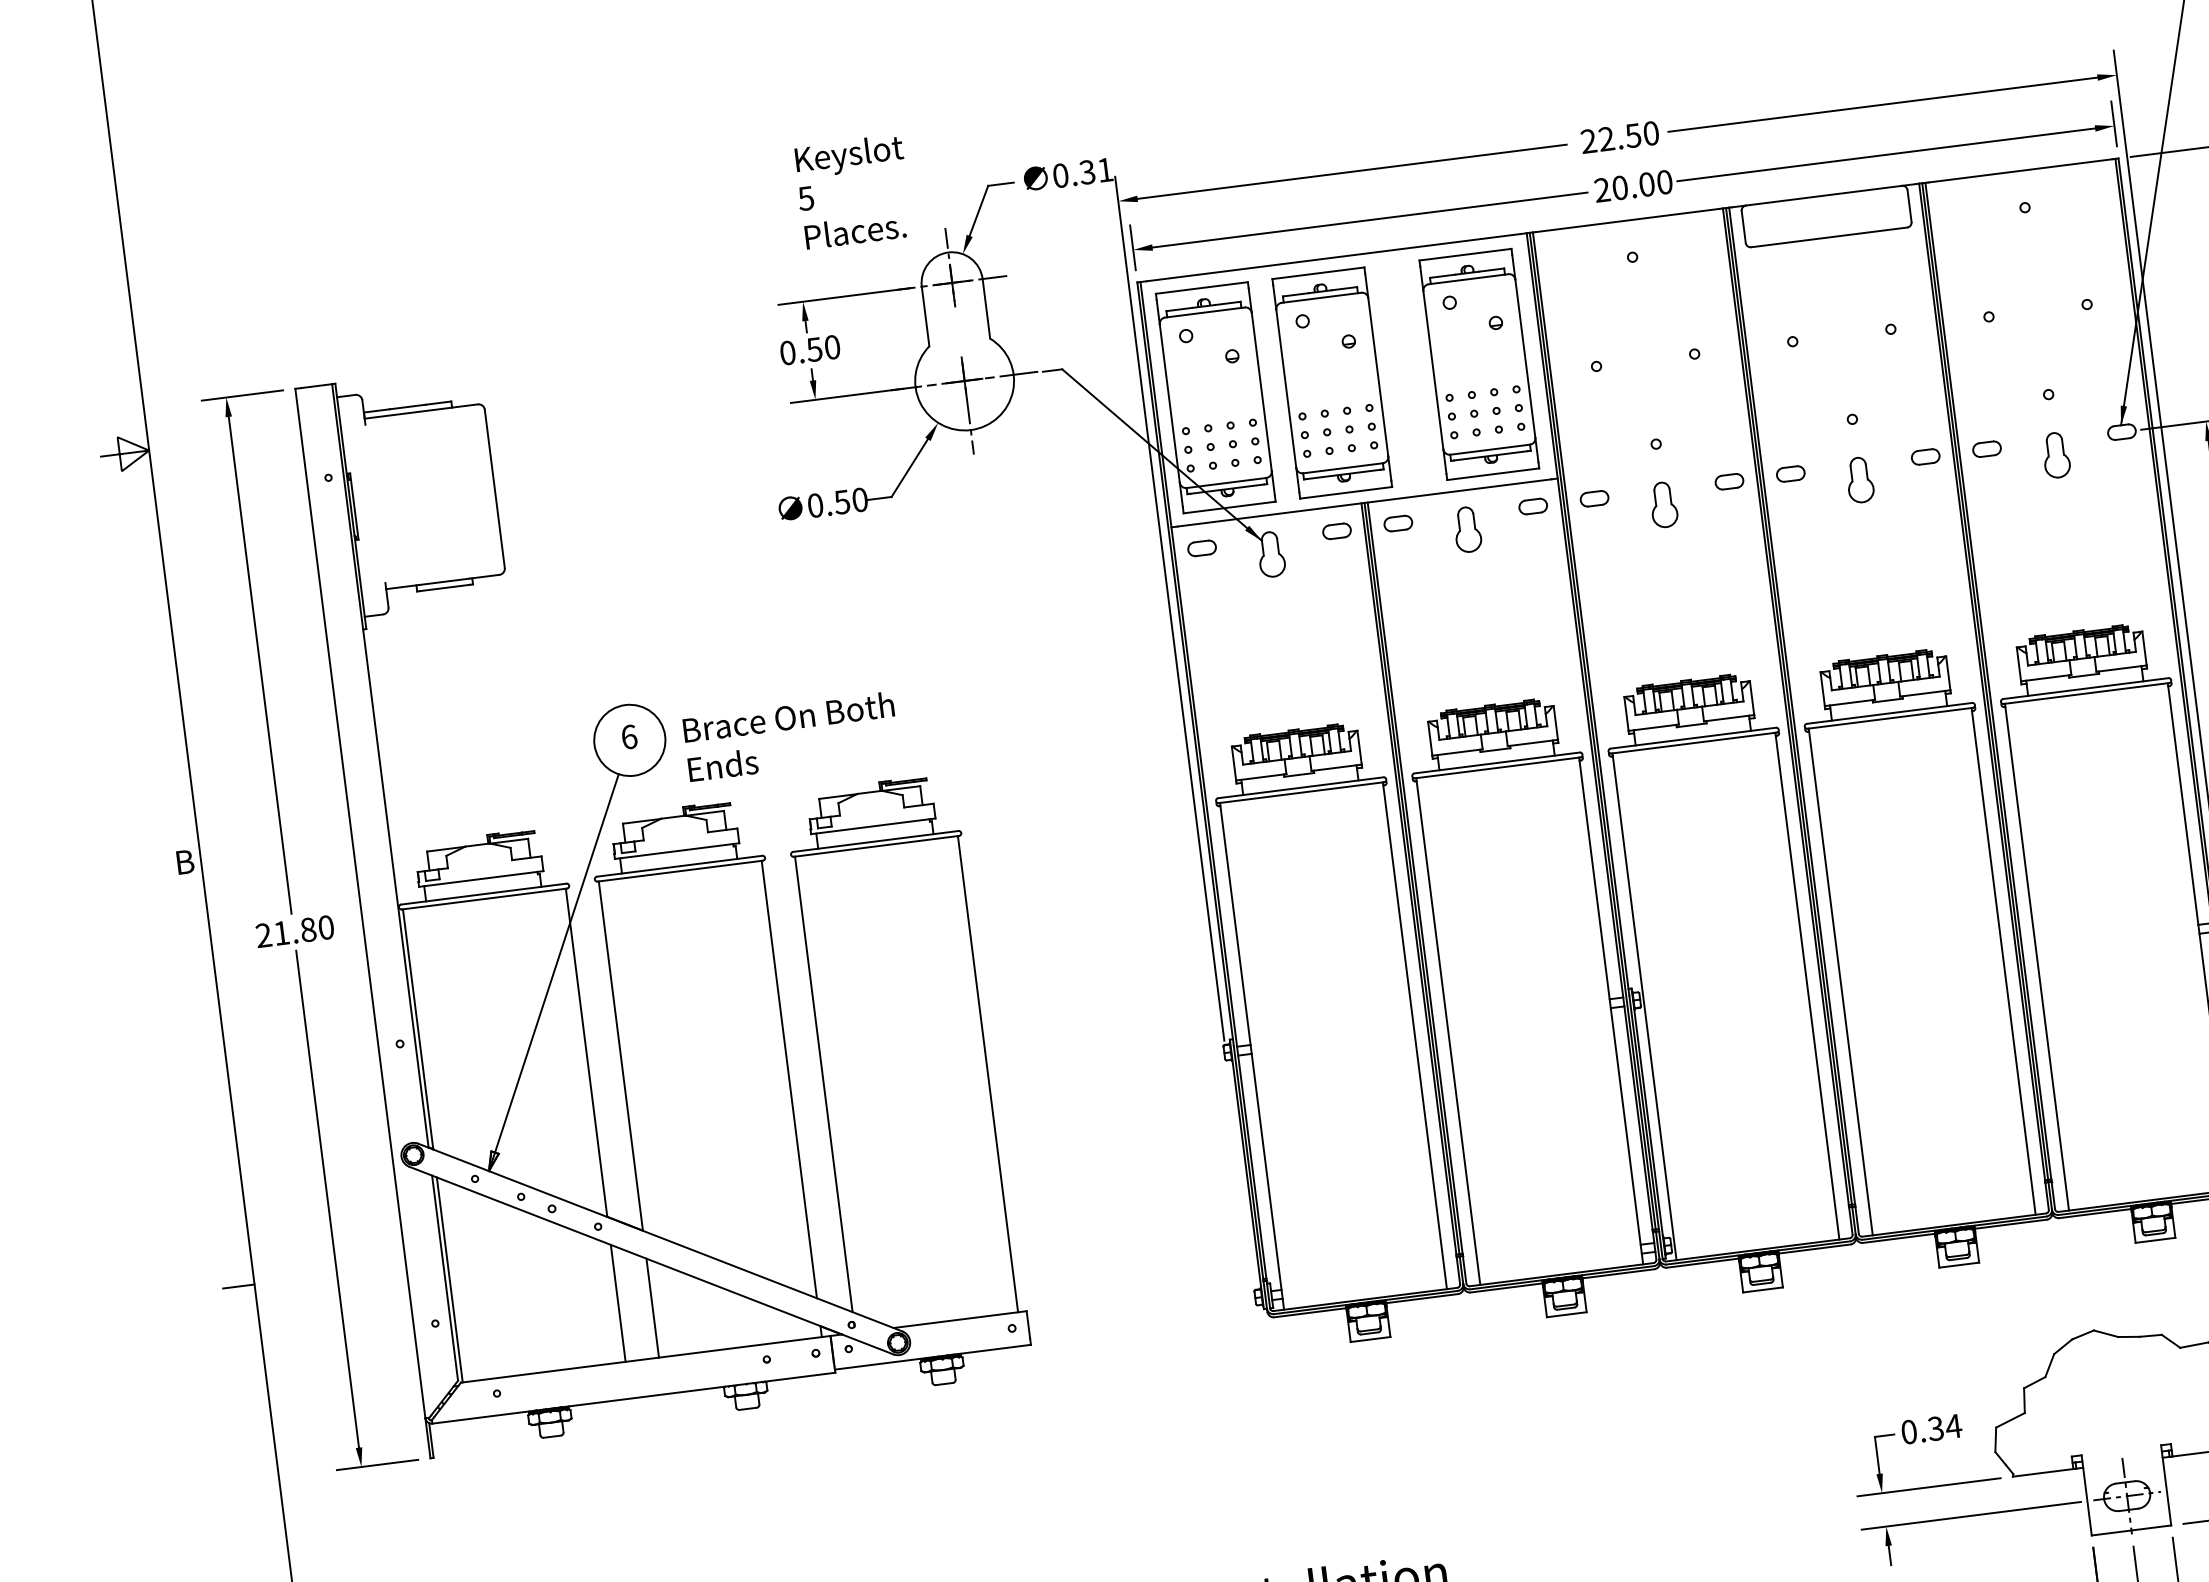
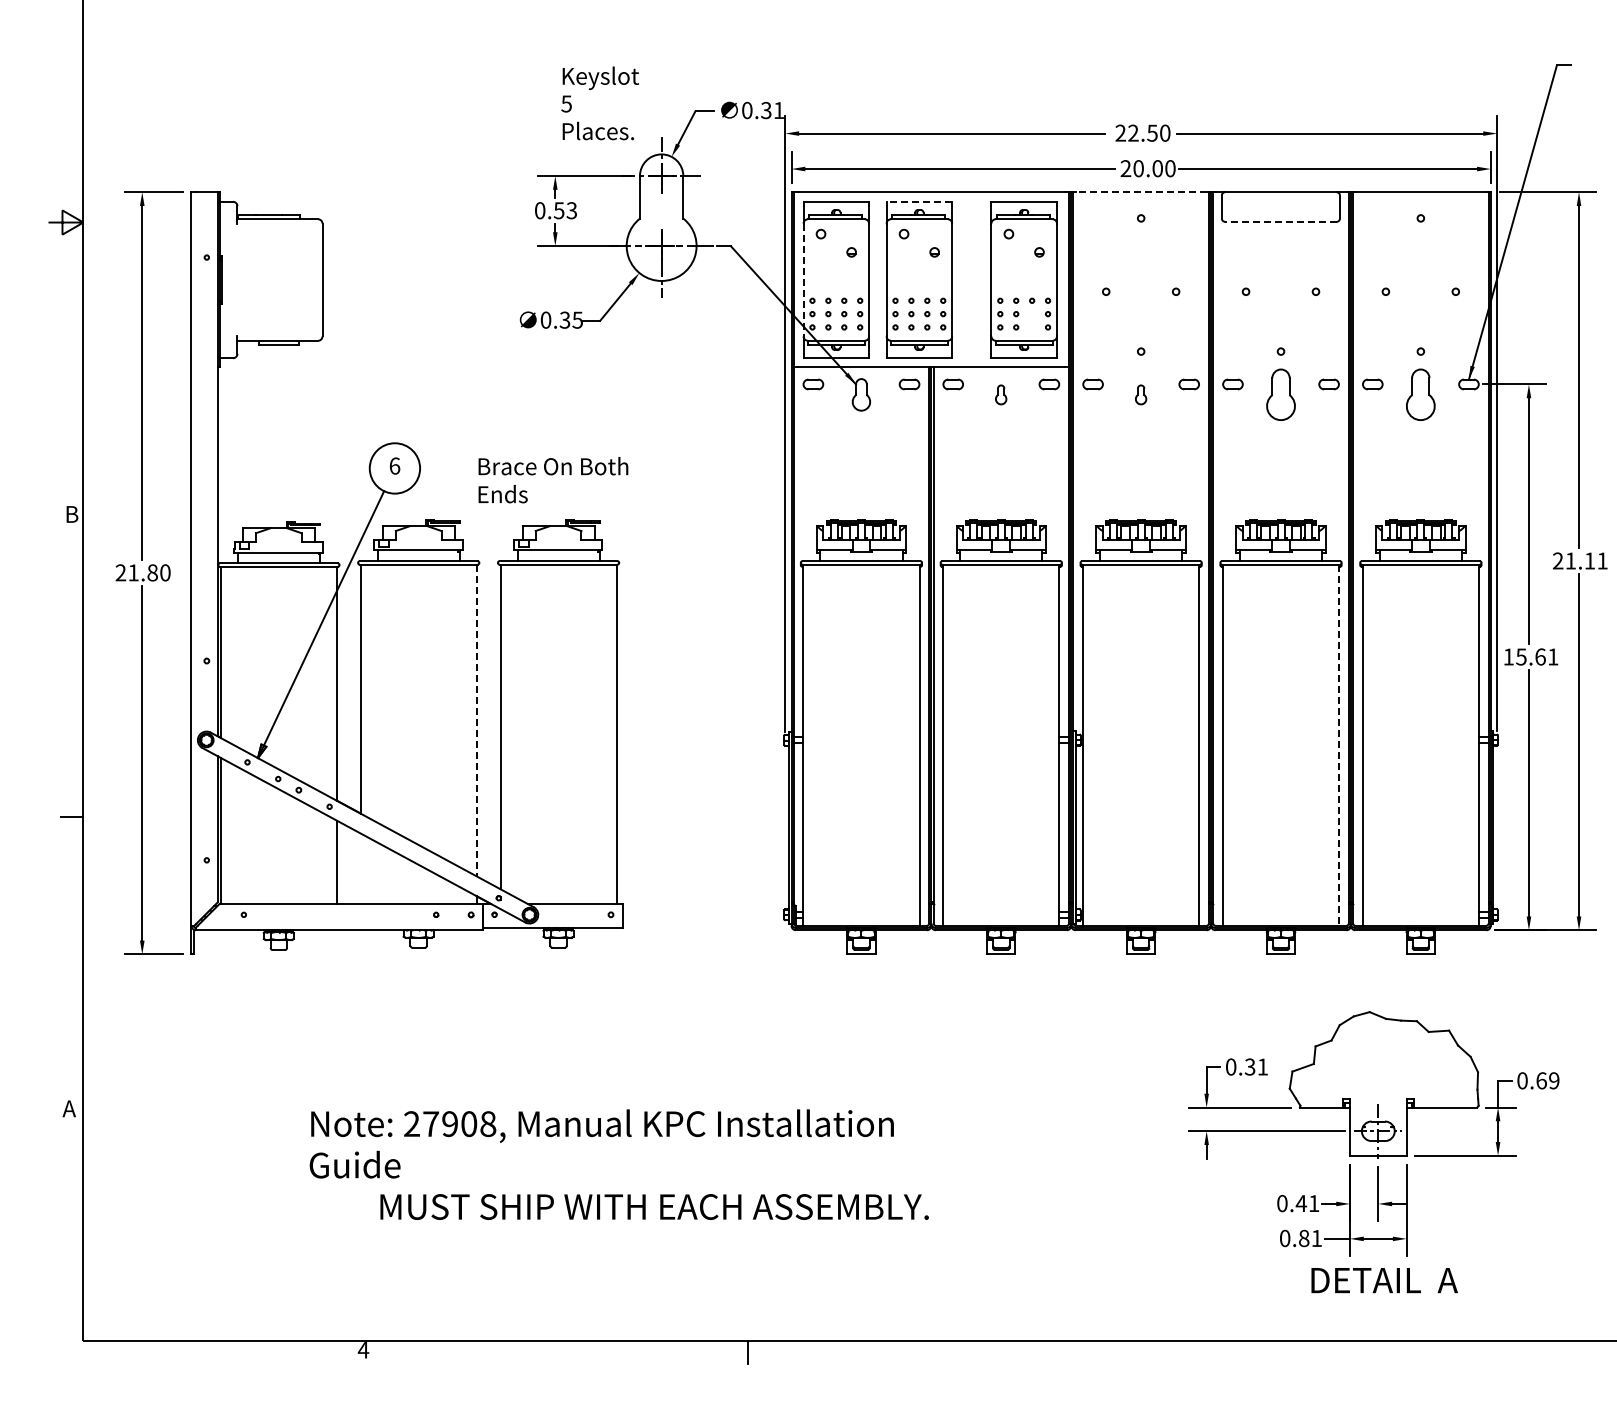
line: (1627, 221) -> (1140, 192), solid -> dashed
line: (1828, 236) -> (1280, 221), solid -> dashed
line: (1318, 272) -> (919, 201), solid -> dashed
text: (831, 347) -> (571, 210), 0.50 -> 0.53
line: (1169, 404) -> (803, 280), solid -> dashed
part: (1498, 419) -> (1032, 320), removed
part: (2055, 454) -> (1420, 394), size x1.6
part: (1859, 479) -> (1280, 394), size x1.6
text: (851, 500) -> (571, 319), 0.50 -> 0.35
part: (1662, 504) -> (1140, 394), size x0.6
part: (1466, 529) -> (1000, 394), size x0.6
text: (791, 737) -> (553, 480), moved
line: (2004, 961) -> (1339, 745), solid -> dashed
line: (788, 1079) -> (476, 720), solid -> dashed
line: (652, 1307) -> (360, 868), removed
text: (1953, 1425) -> (1262, 1066), 0.34 -> 0.31

